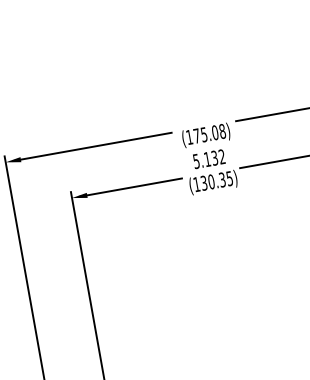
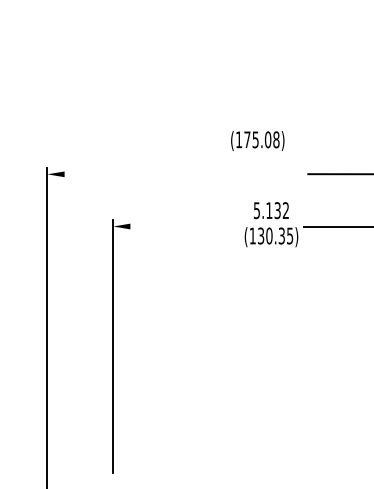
text: (205, 135) -> (257, 140), moved
line: (92, 147) -> (145, 174), removed
line: (130, 187) -> (179, 226), removed

